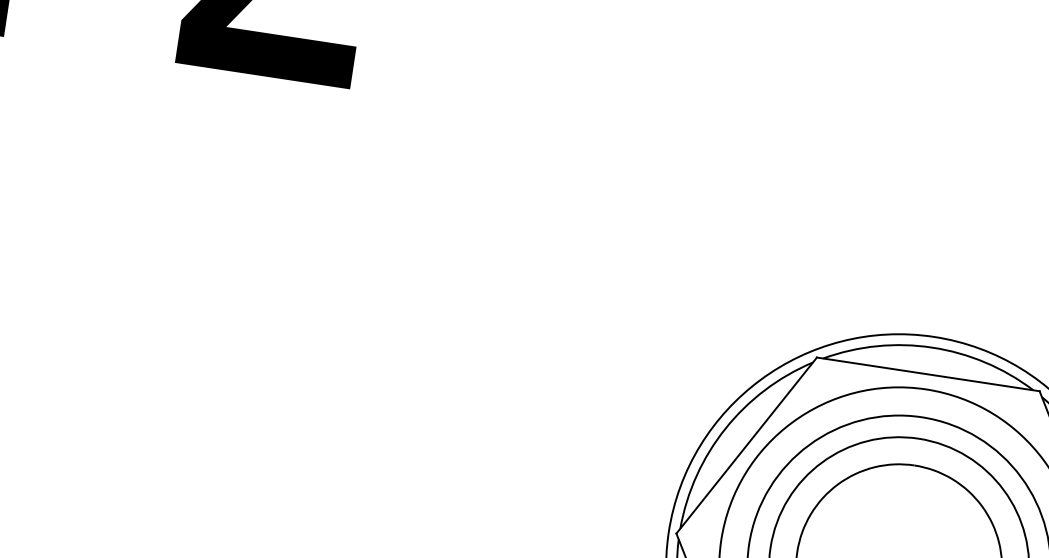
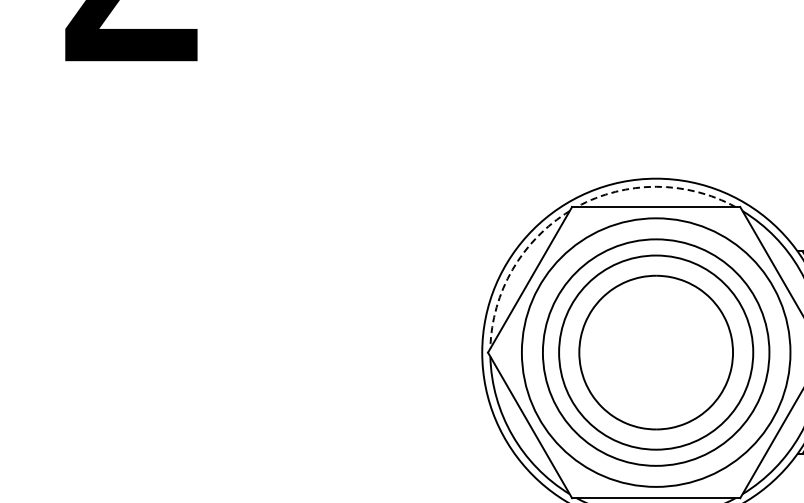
arc: (932, 347) -> (656, 186), solid -> dashed
arc: (725, 428) -> (512, 269), solid -> dashed

